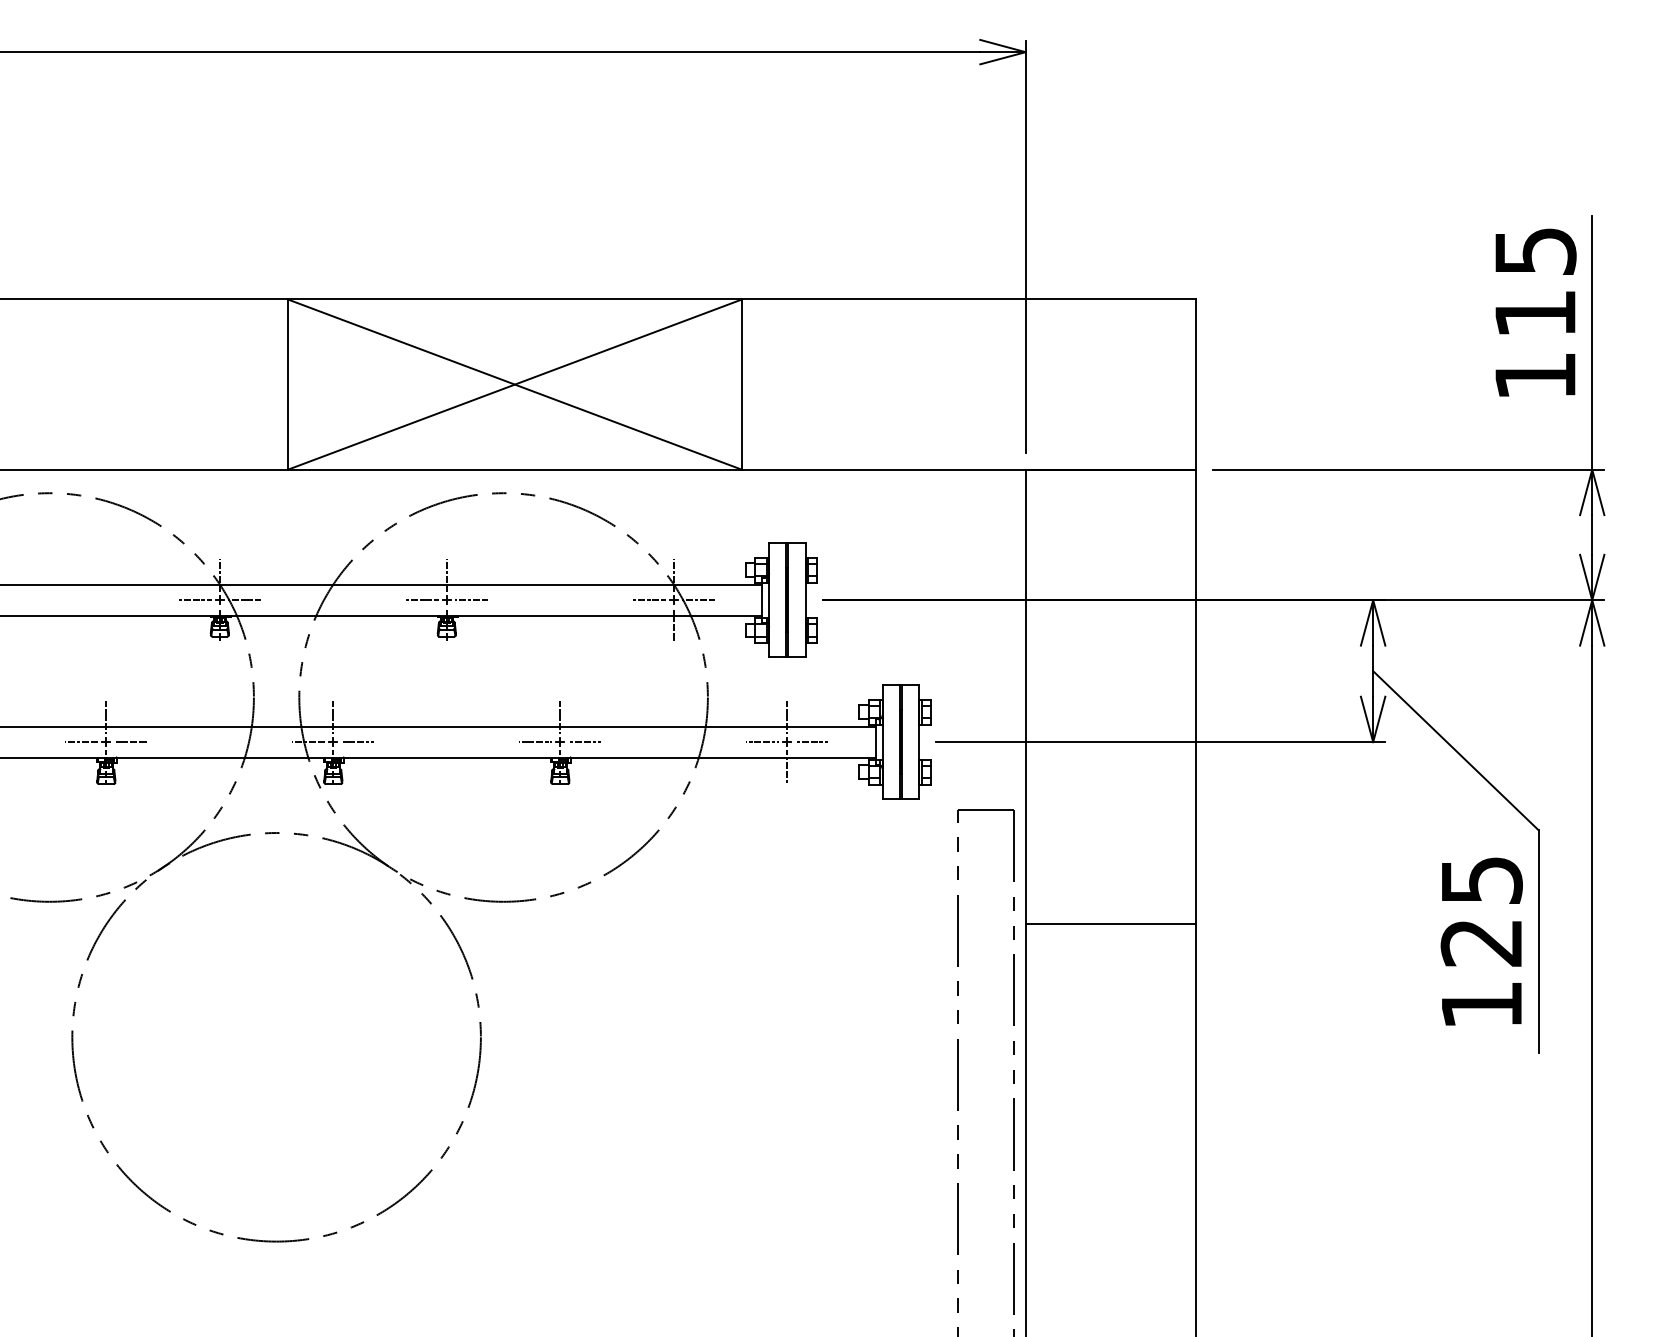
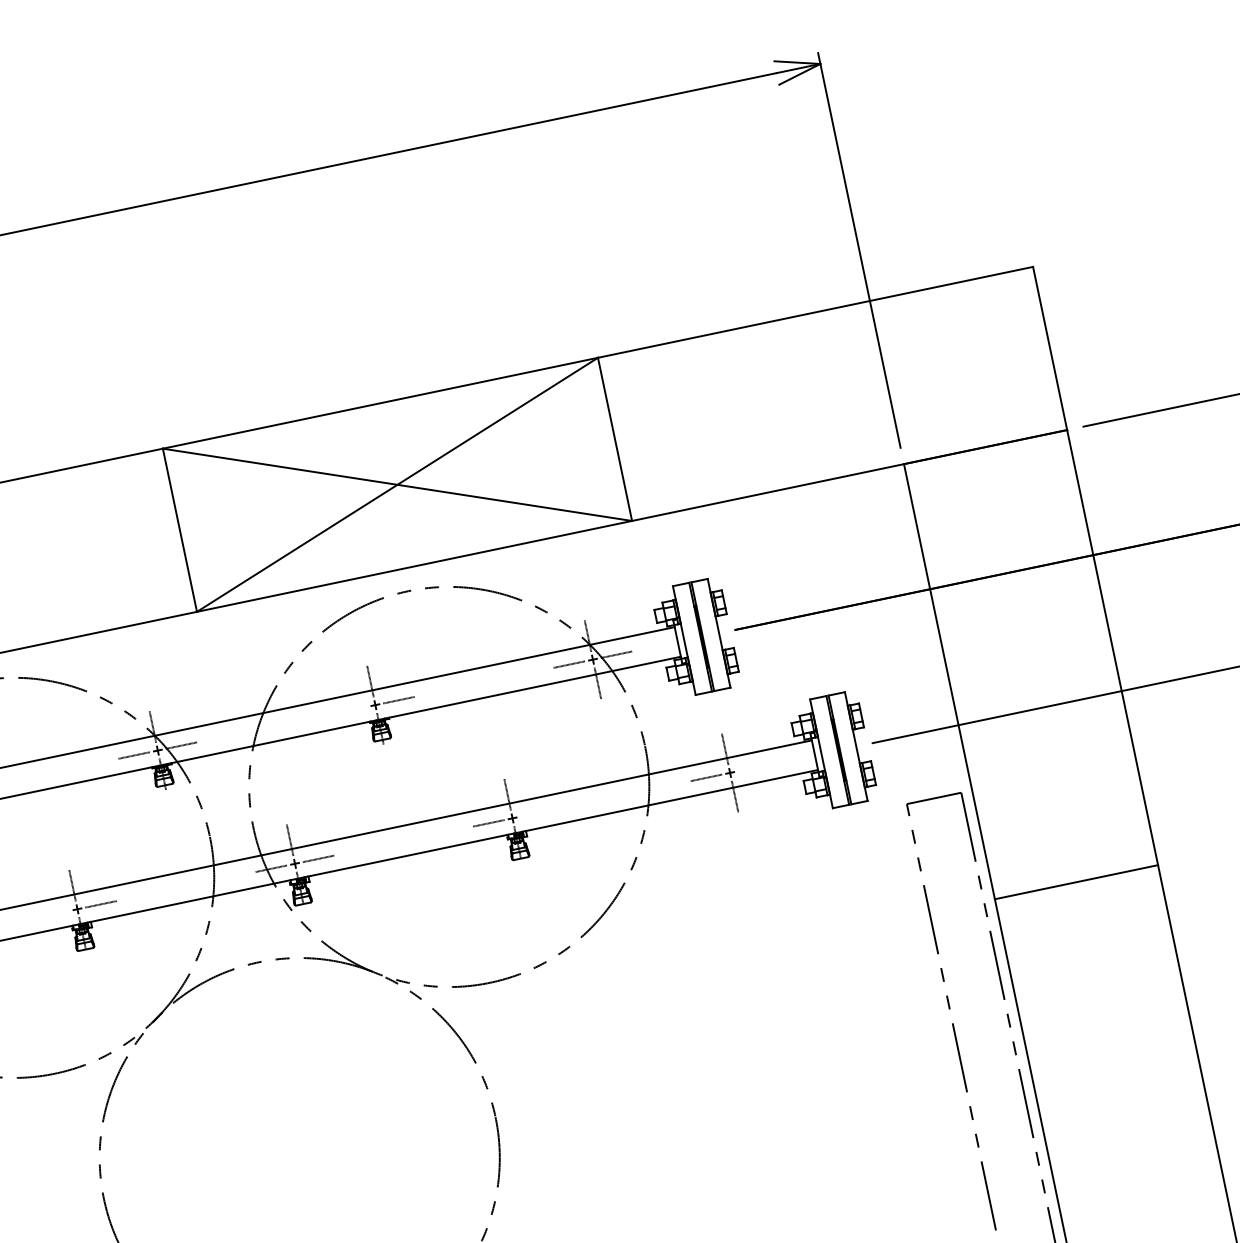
line: (421, 600) -> (351, 710), removed
line: (81, 742) -> (53, 914), removed
line: (584, 742) -> (535, 813), removed
line: (811, 742) -> (753, 768), removed

